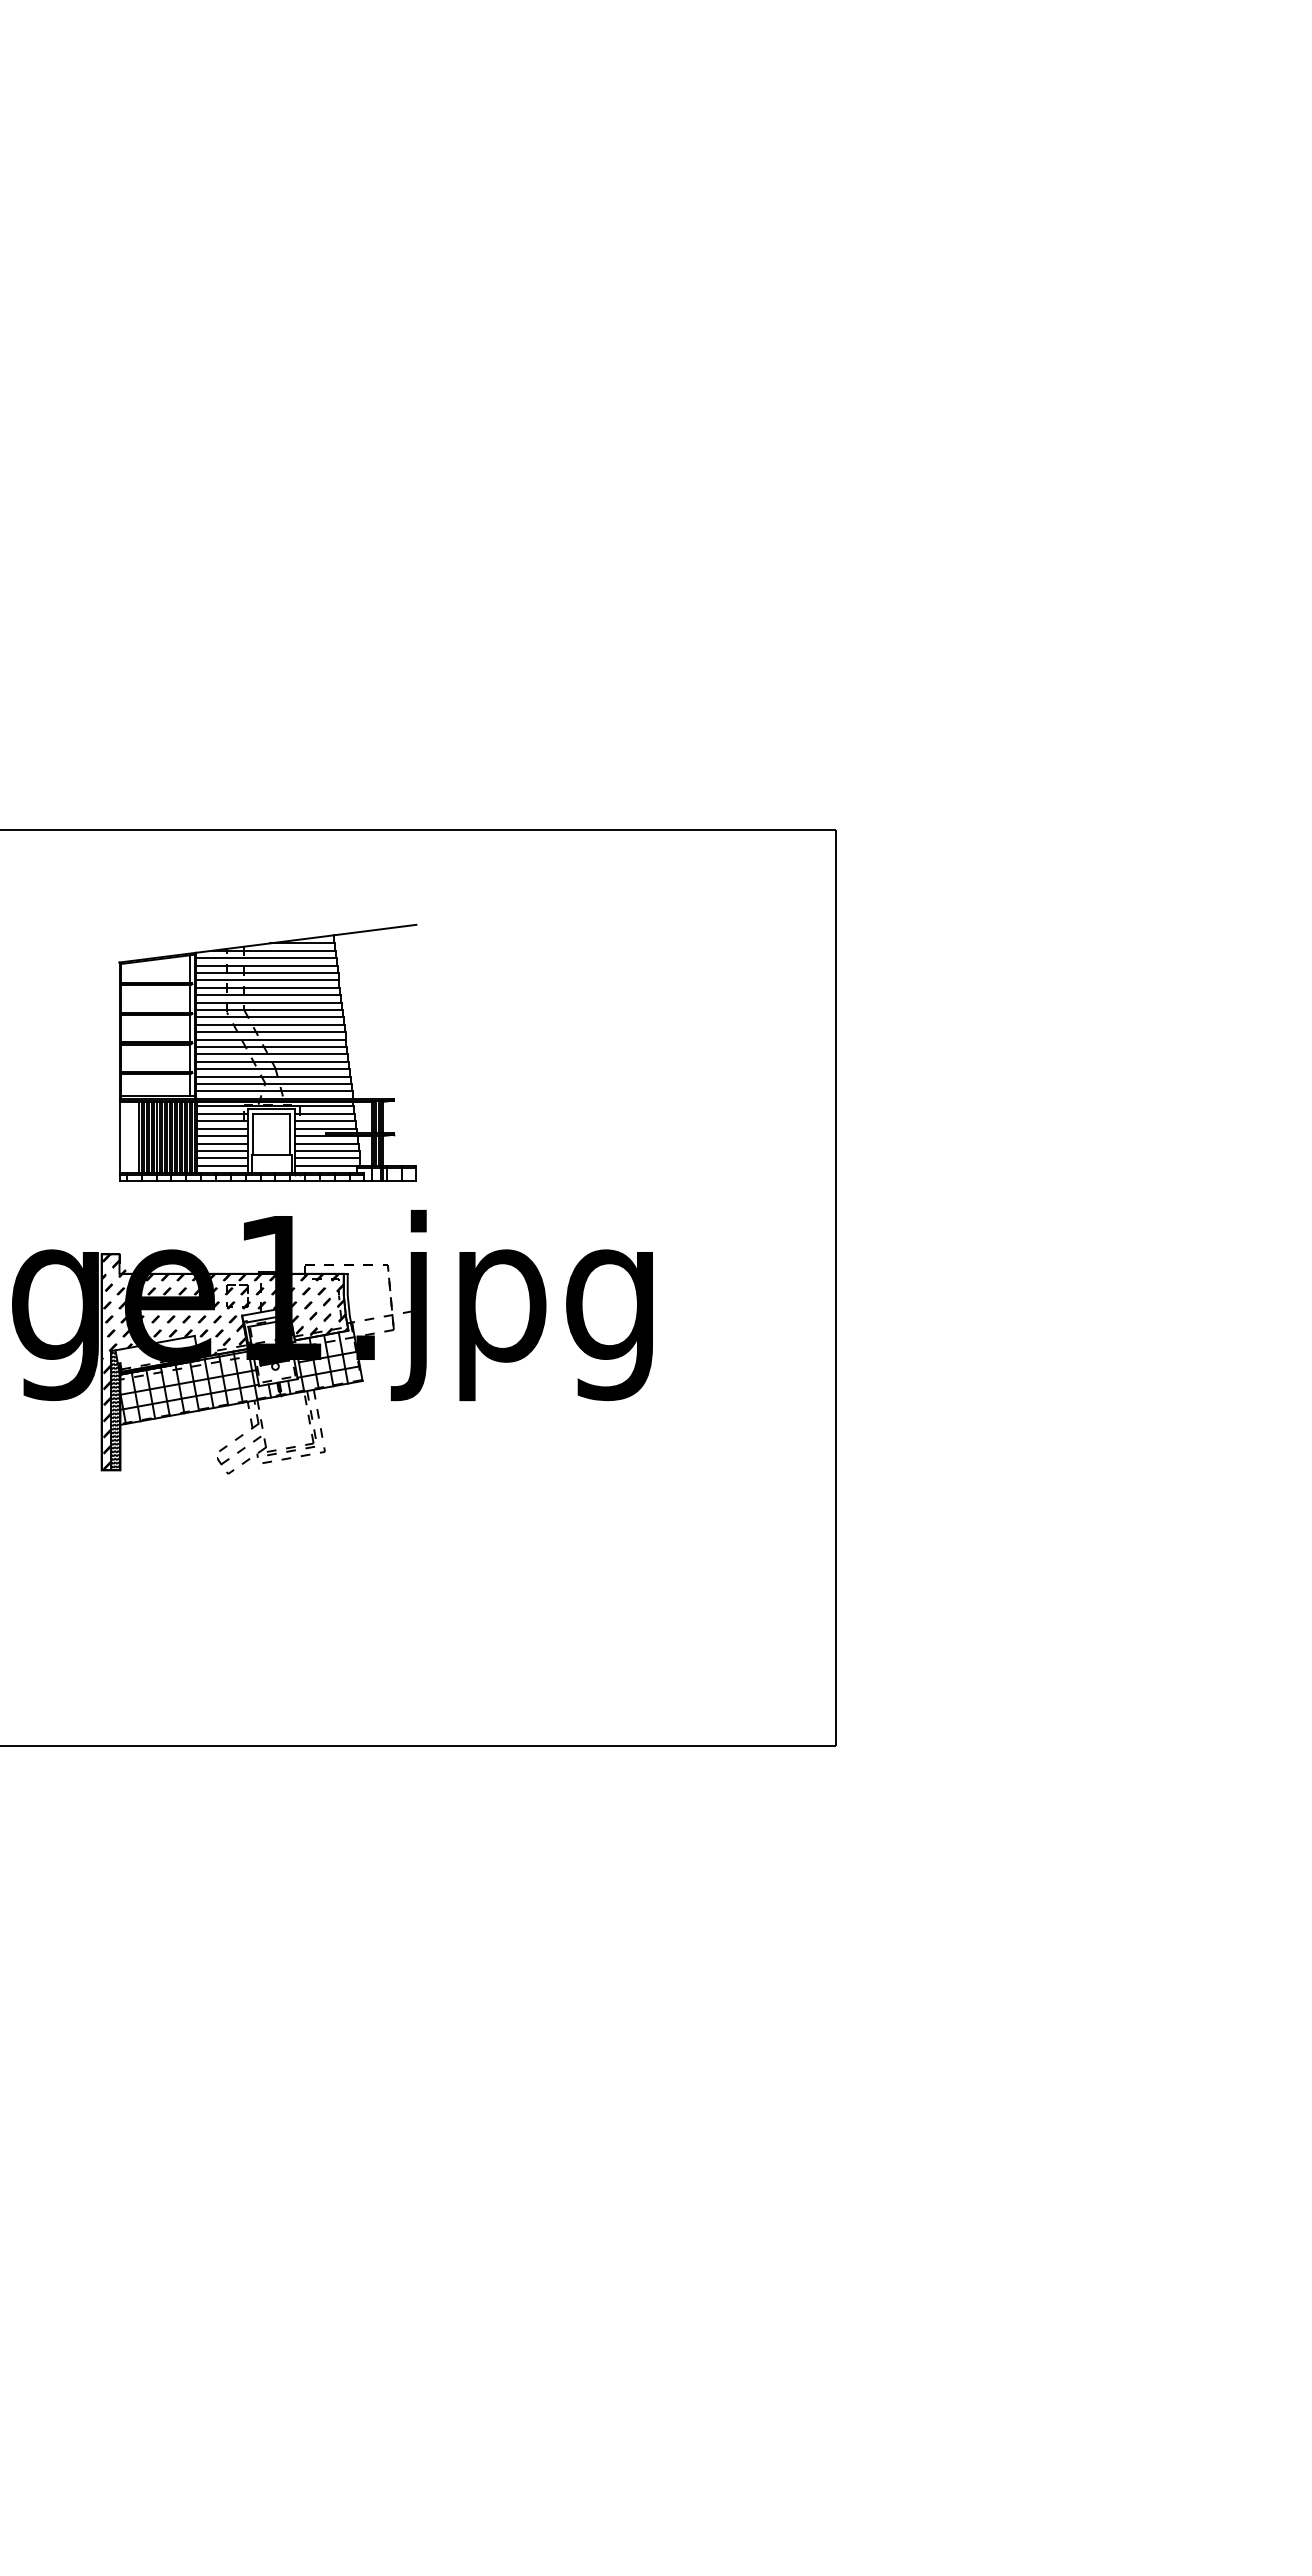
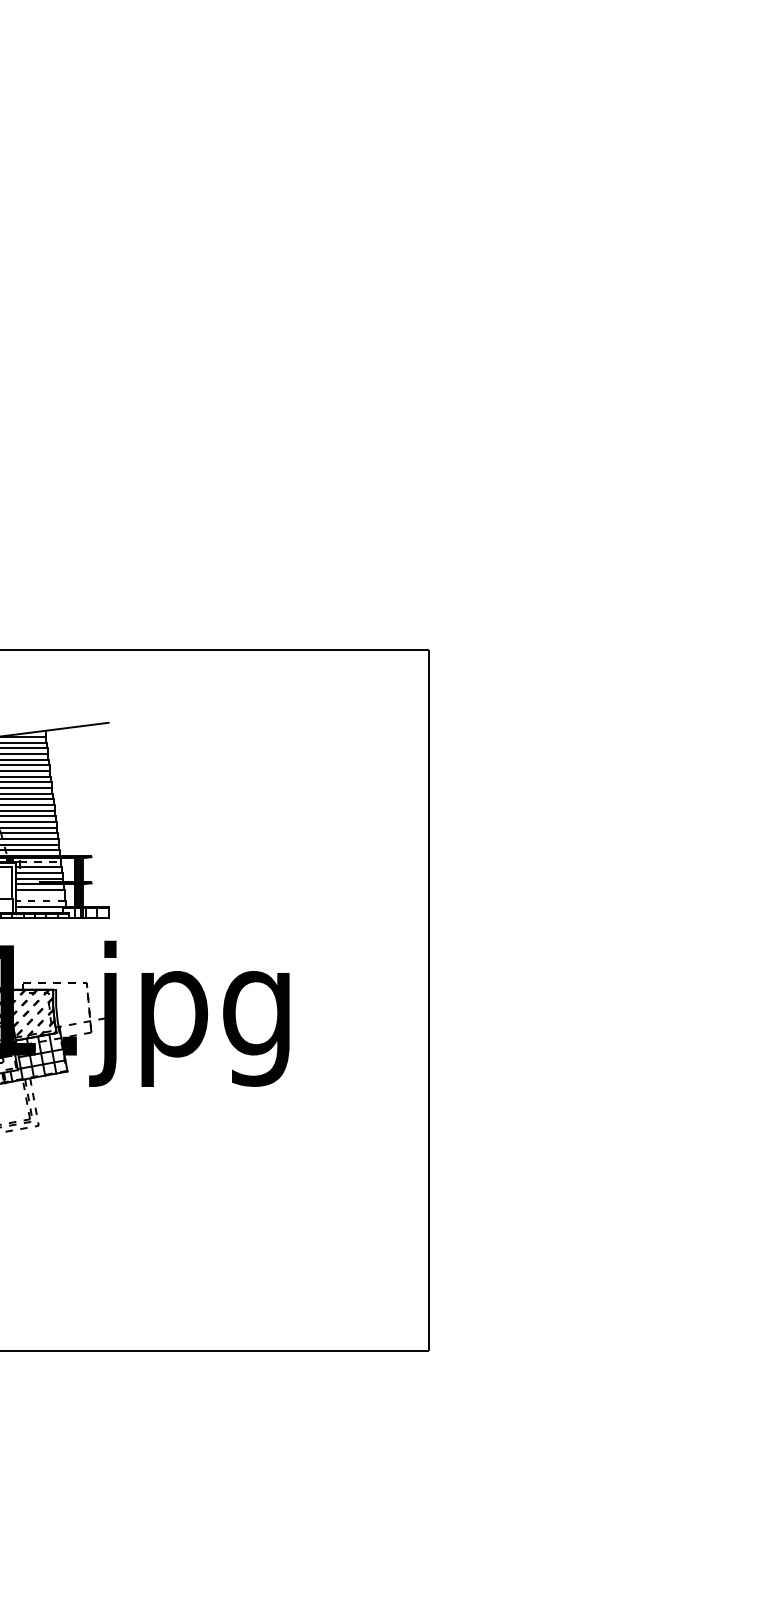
line: (326, 1106) -> (39, 861), solid -> dashed
line: (326, 1150) -> (39, 895), removed
line: (326, 1158) -> (39, 901), solid -> dashed

